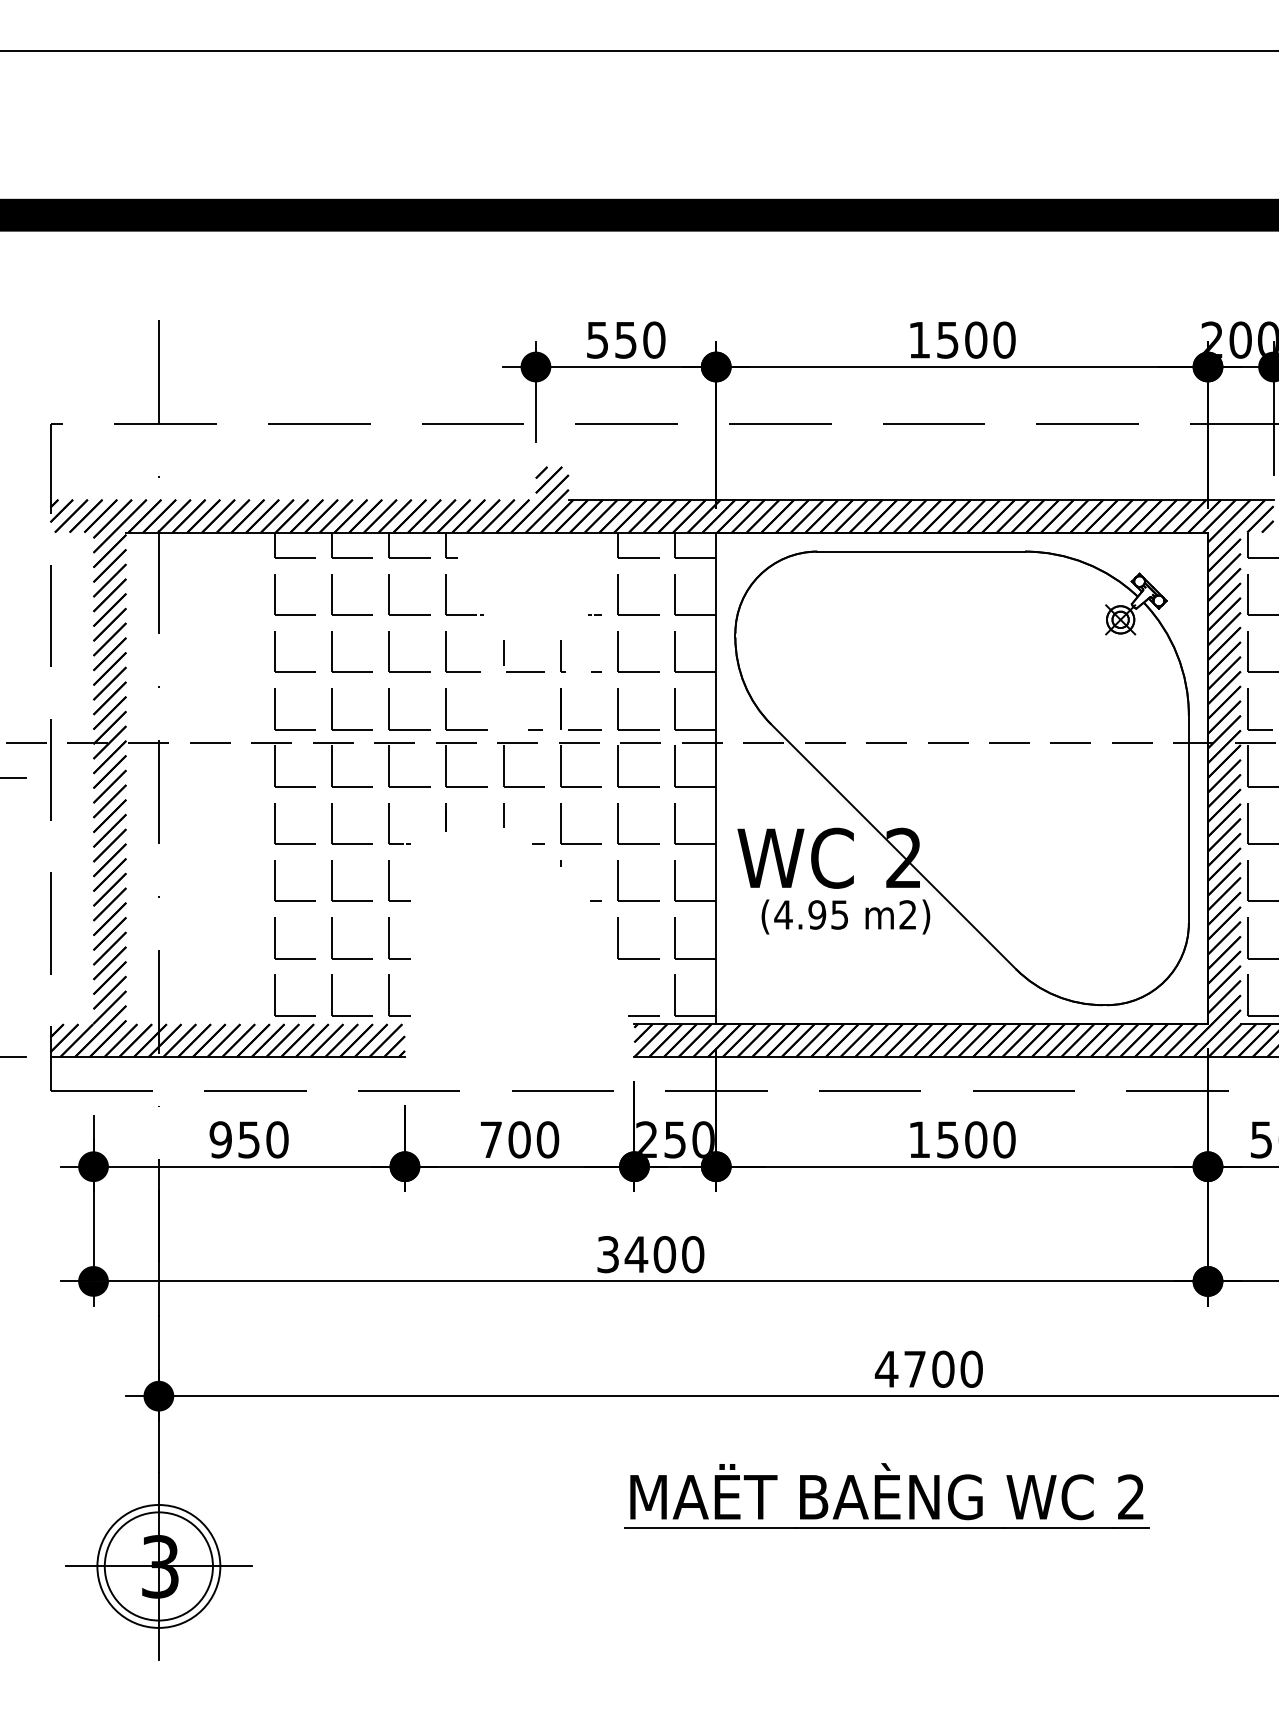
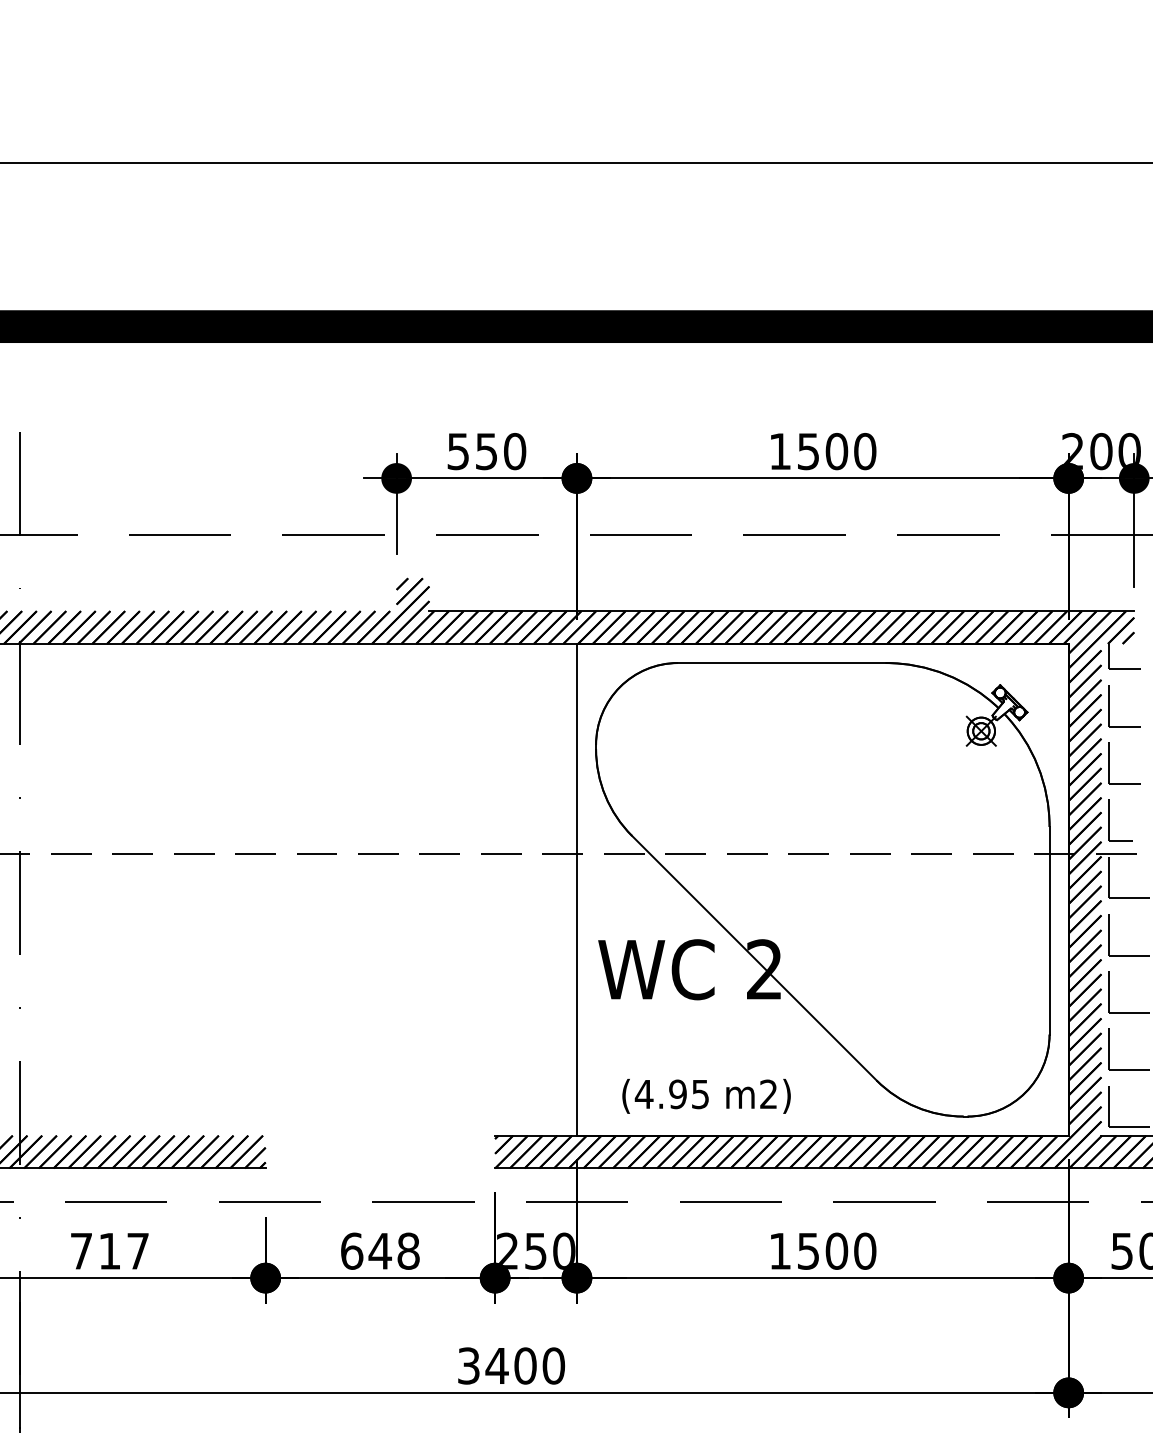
hatch: (495, 773) -> (356, 884), removed
text: (845, 916) -> (706, 1095), moved
text: (248, 1139) -> (109, 1250), 950 -> 717
text: (519, 1139) -> (380, 1250), 700 -> 648

